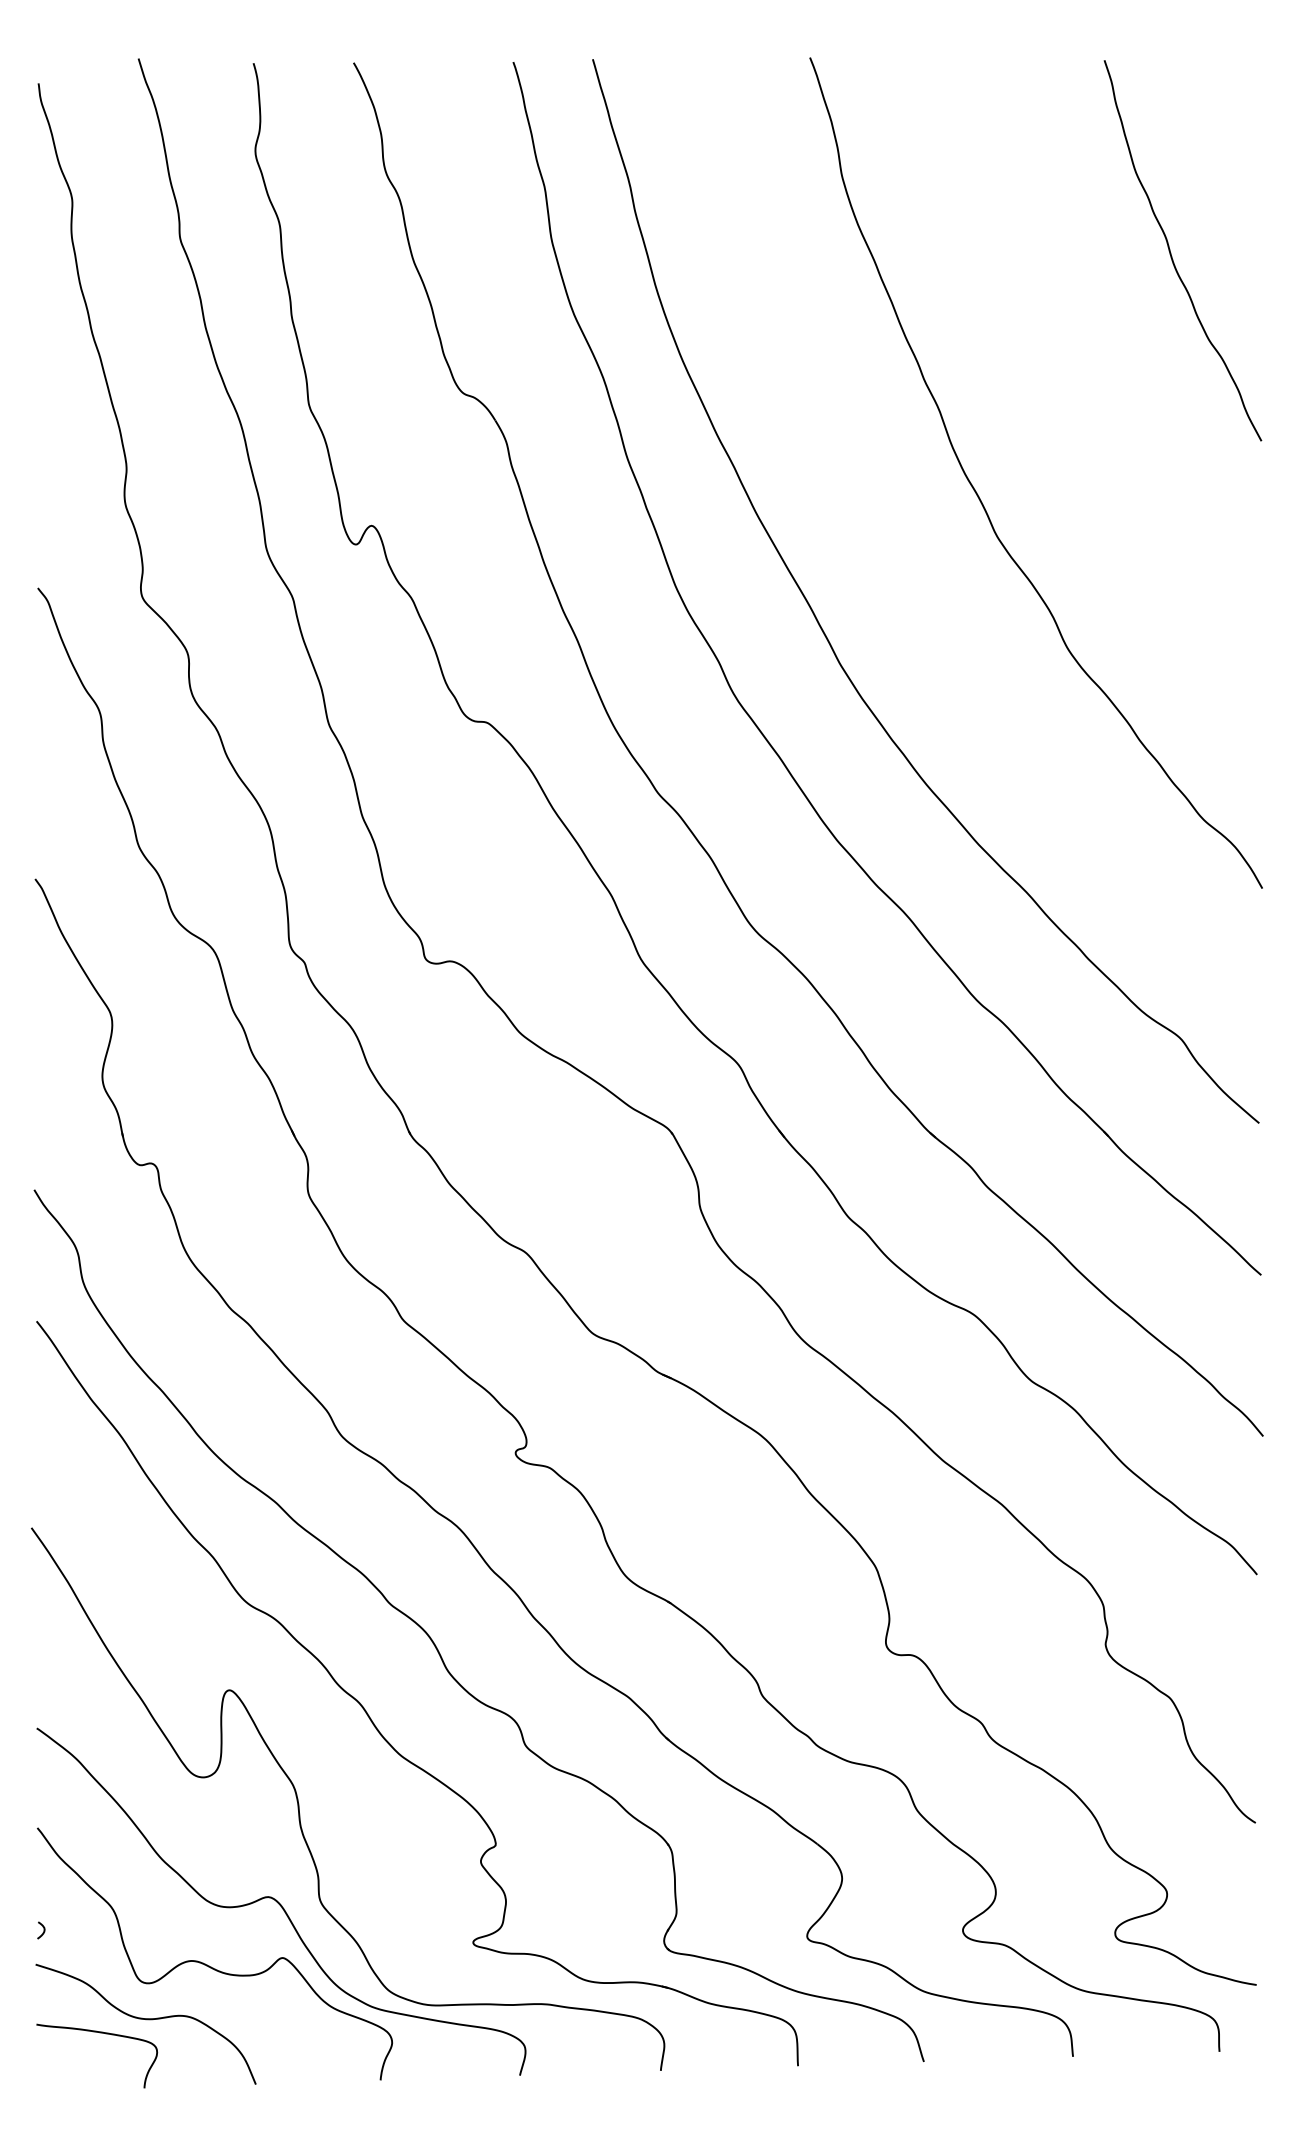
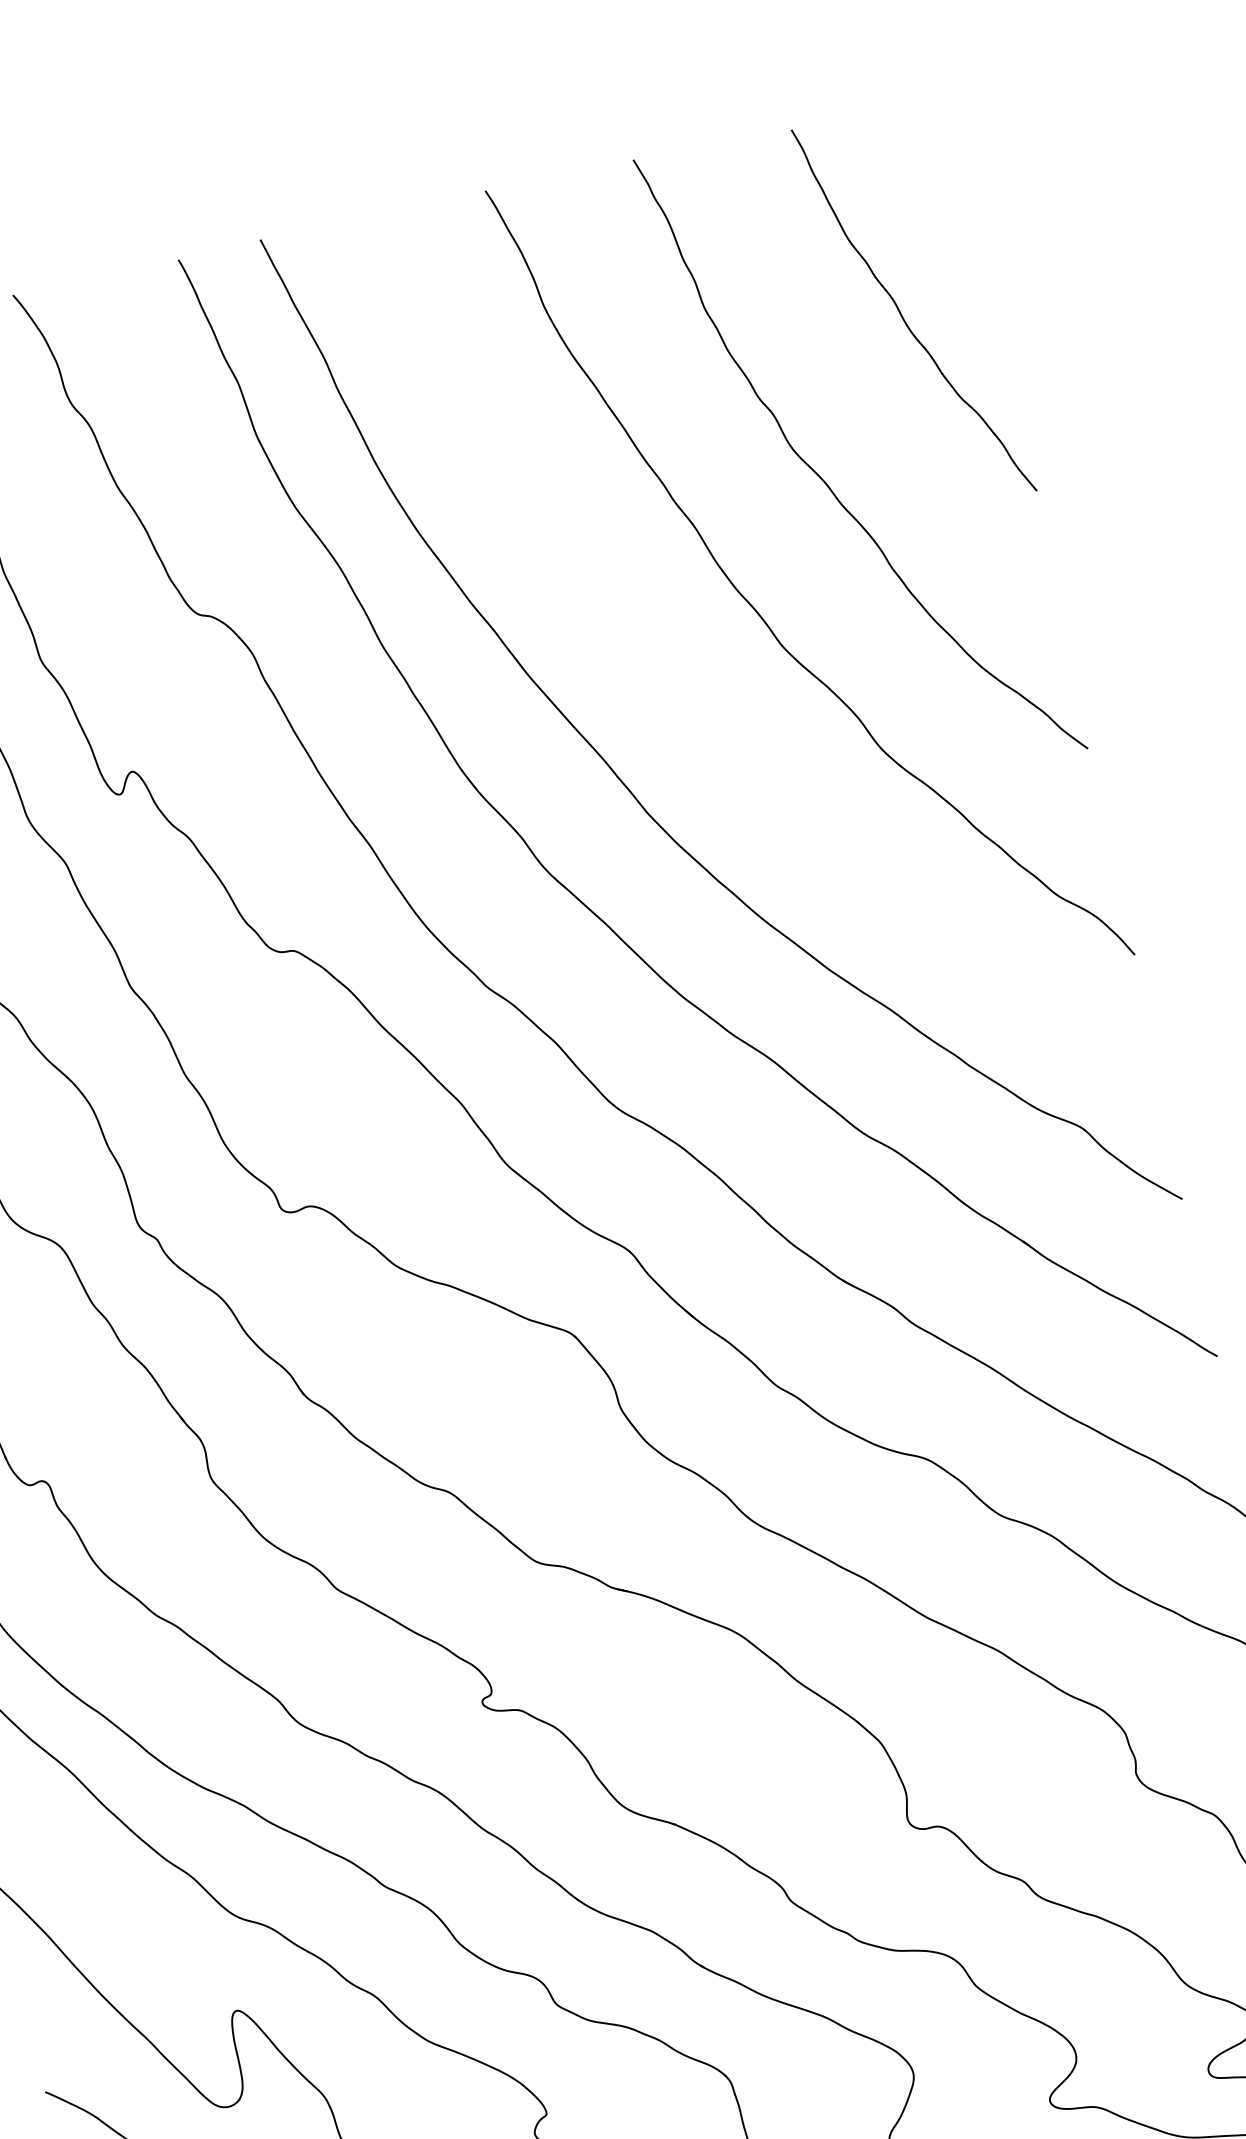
curve: (1068, 392) -> (826, 482), added

